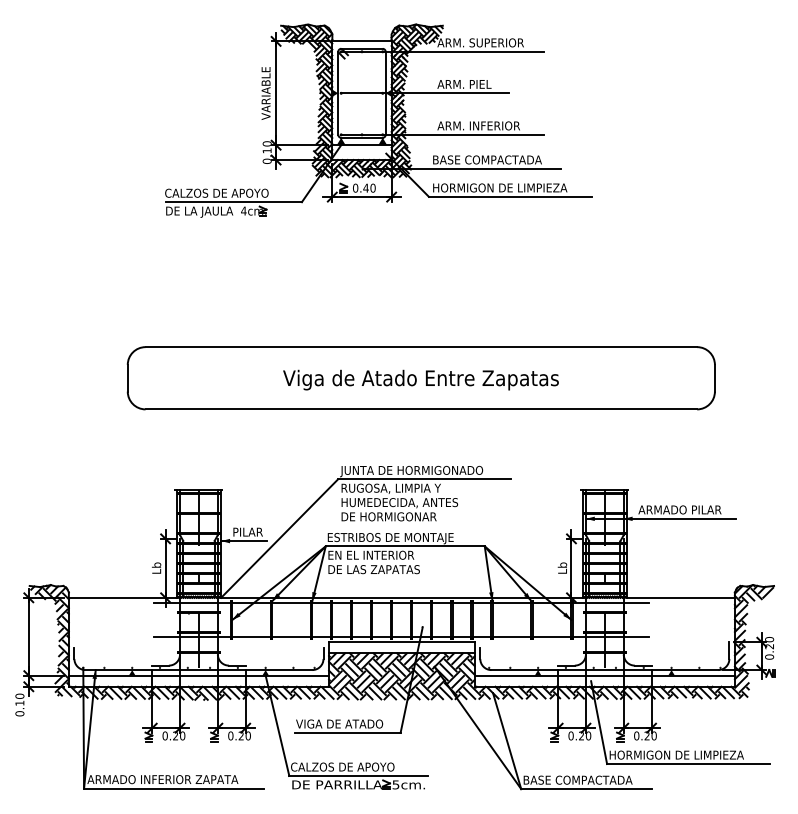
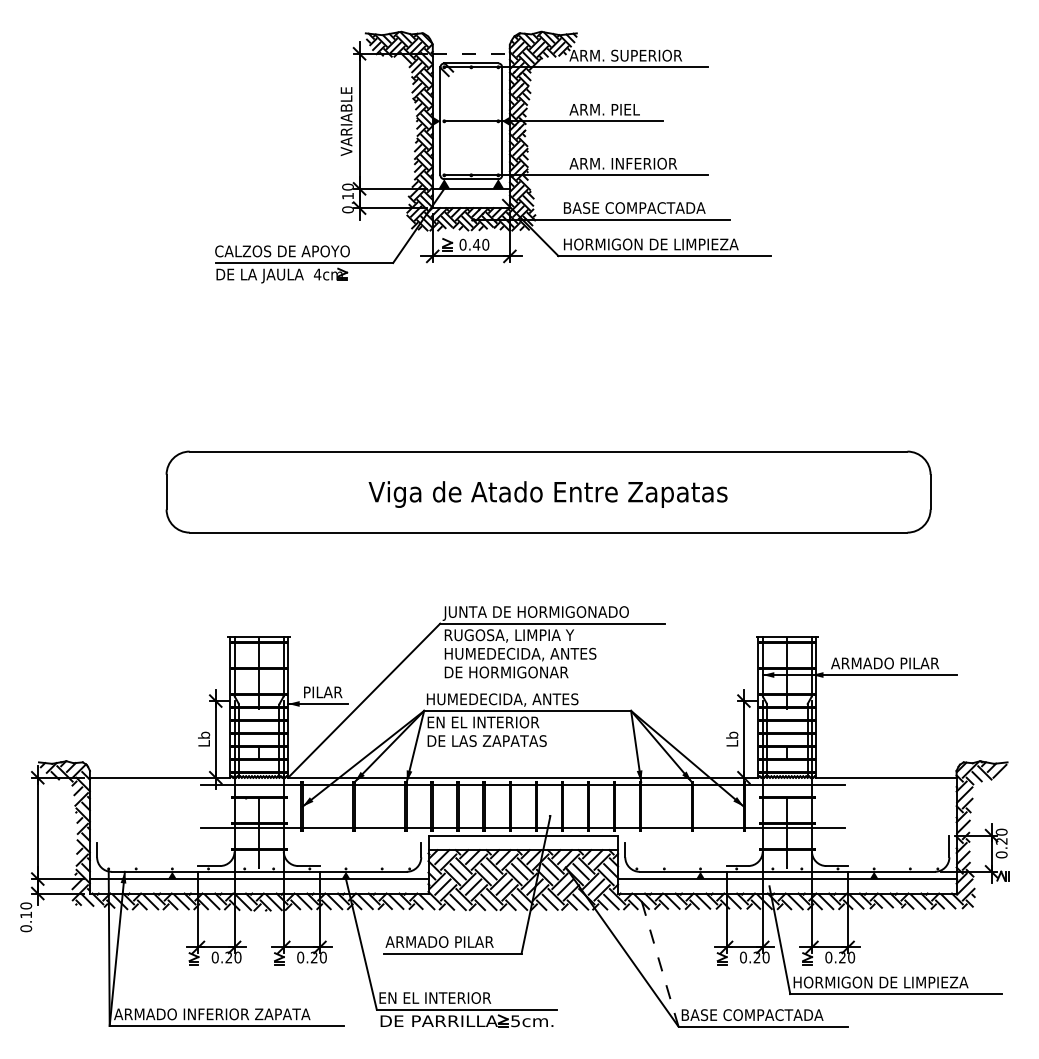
line: (362, 41) -> (471, 53), solid -> dashed
text: (391, 538) -> (509, 700), ESTRIBOS DE MONTAJE -> HUMEDECIDA, ANTES
text: (339, 723) -> (441, 941), VIGA DE ATADO -> ARMADO PILAR
line: (507, 741) -> (660, 964), solid -> dashed
text: (342, 766) -> (446, 997), CALZOS DE APOYO -> EN EL INTERIOR

